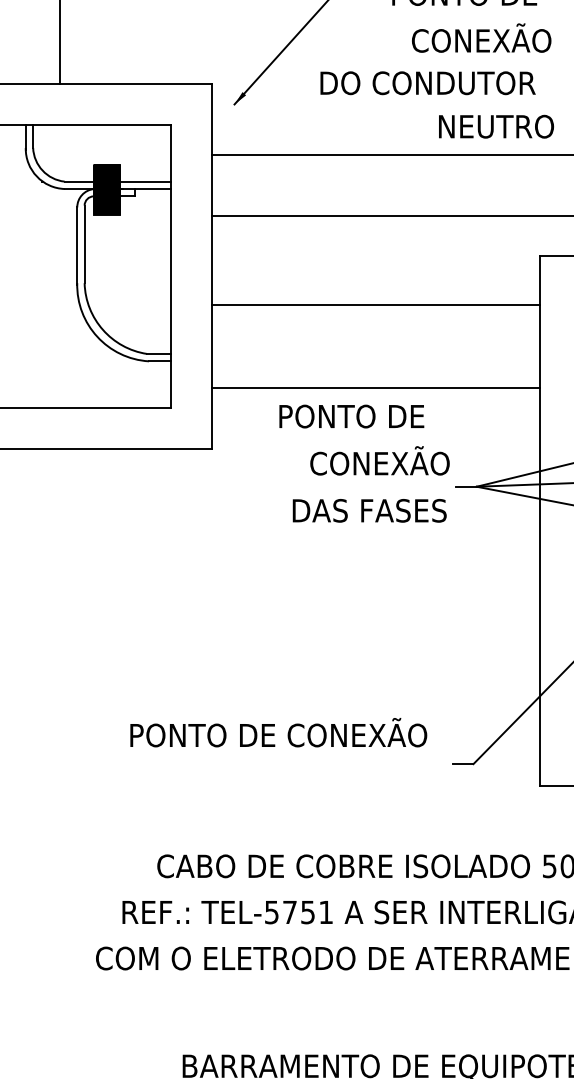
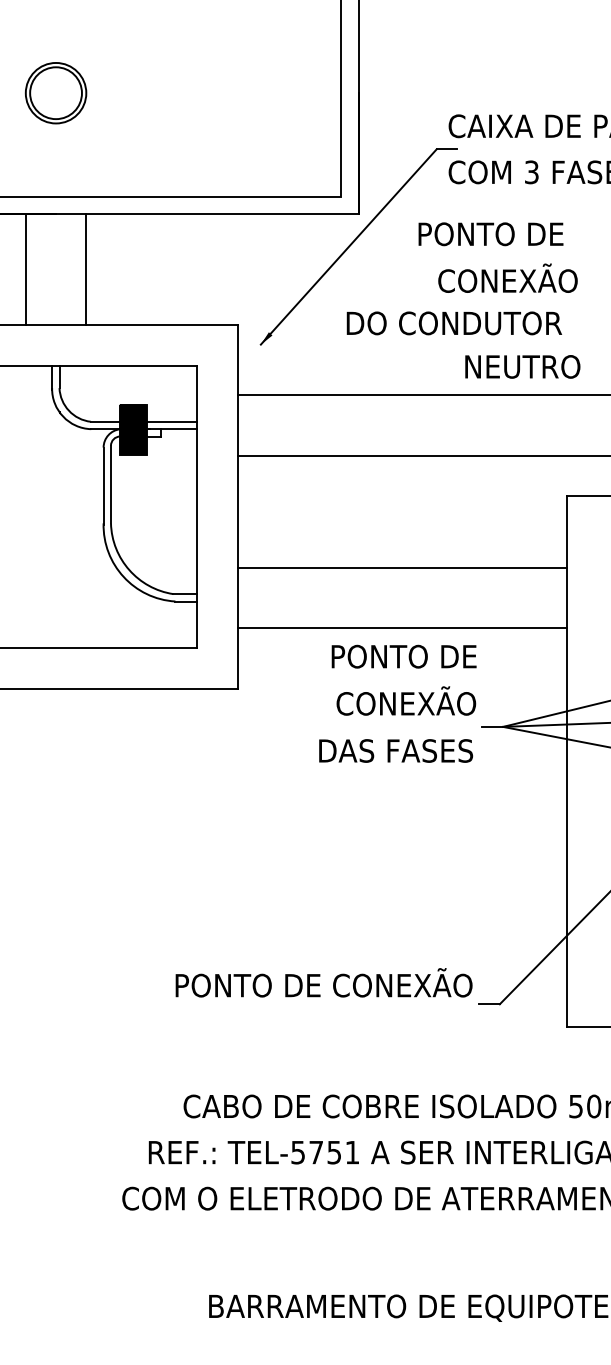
line: (376, 305) -> (402, 567), moved
text: (351, 416) -> (403, 656), moved
text: (278, 732) -> (323, 982), moved

